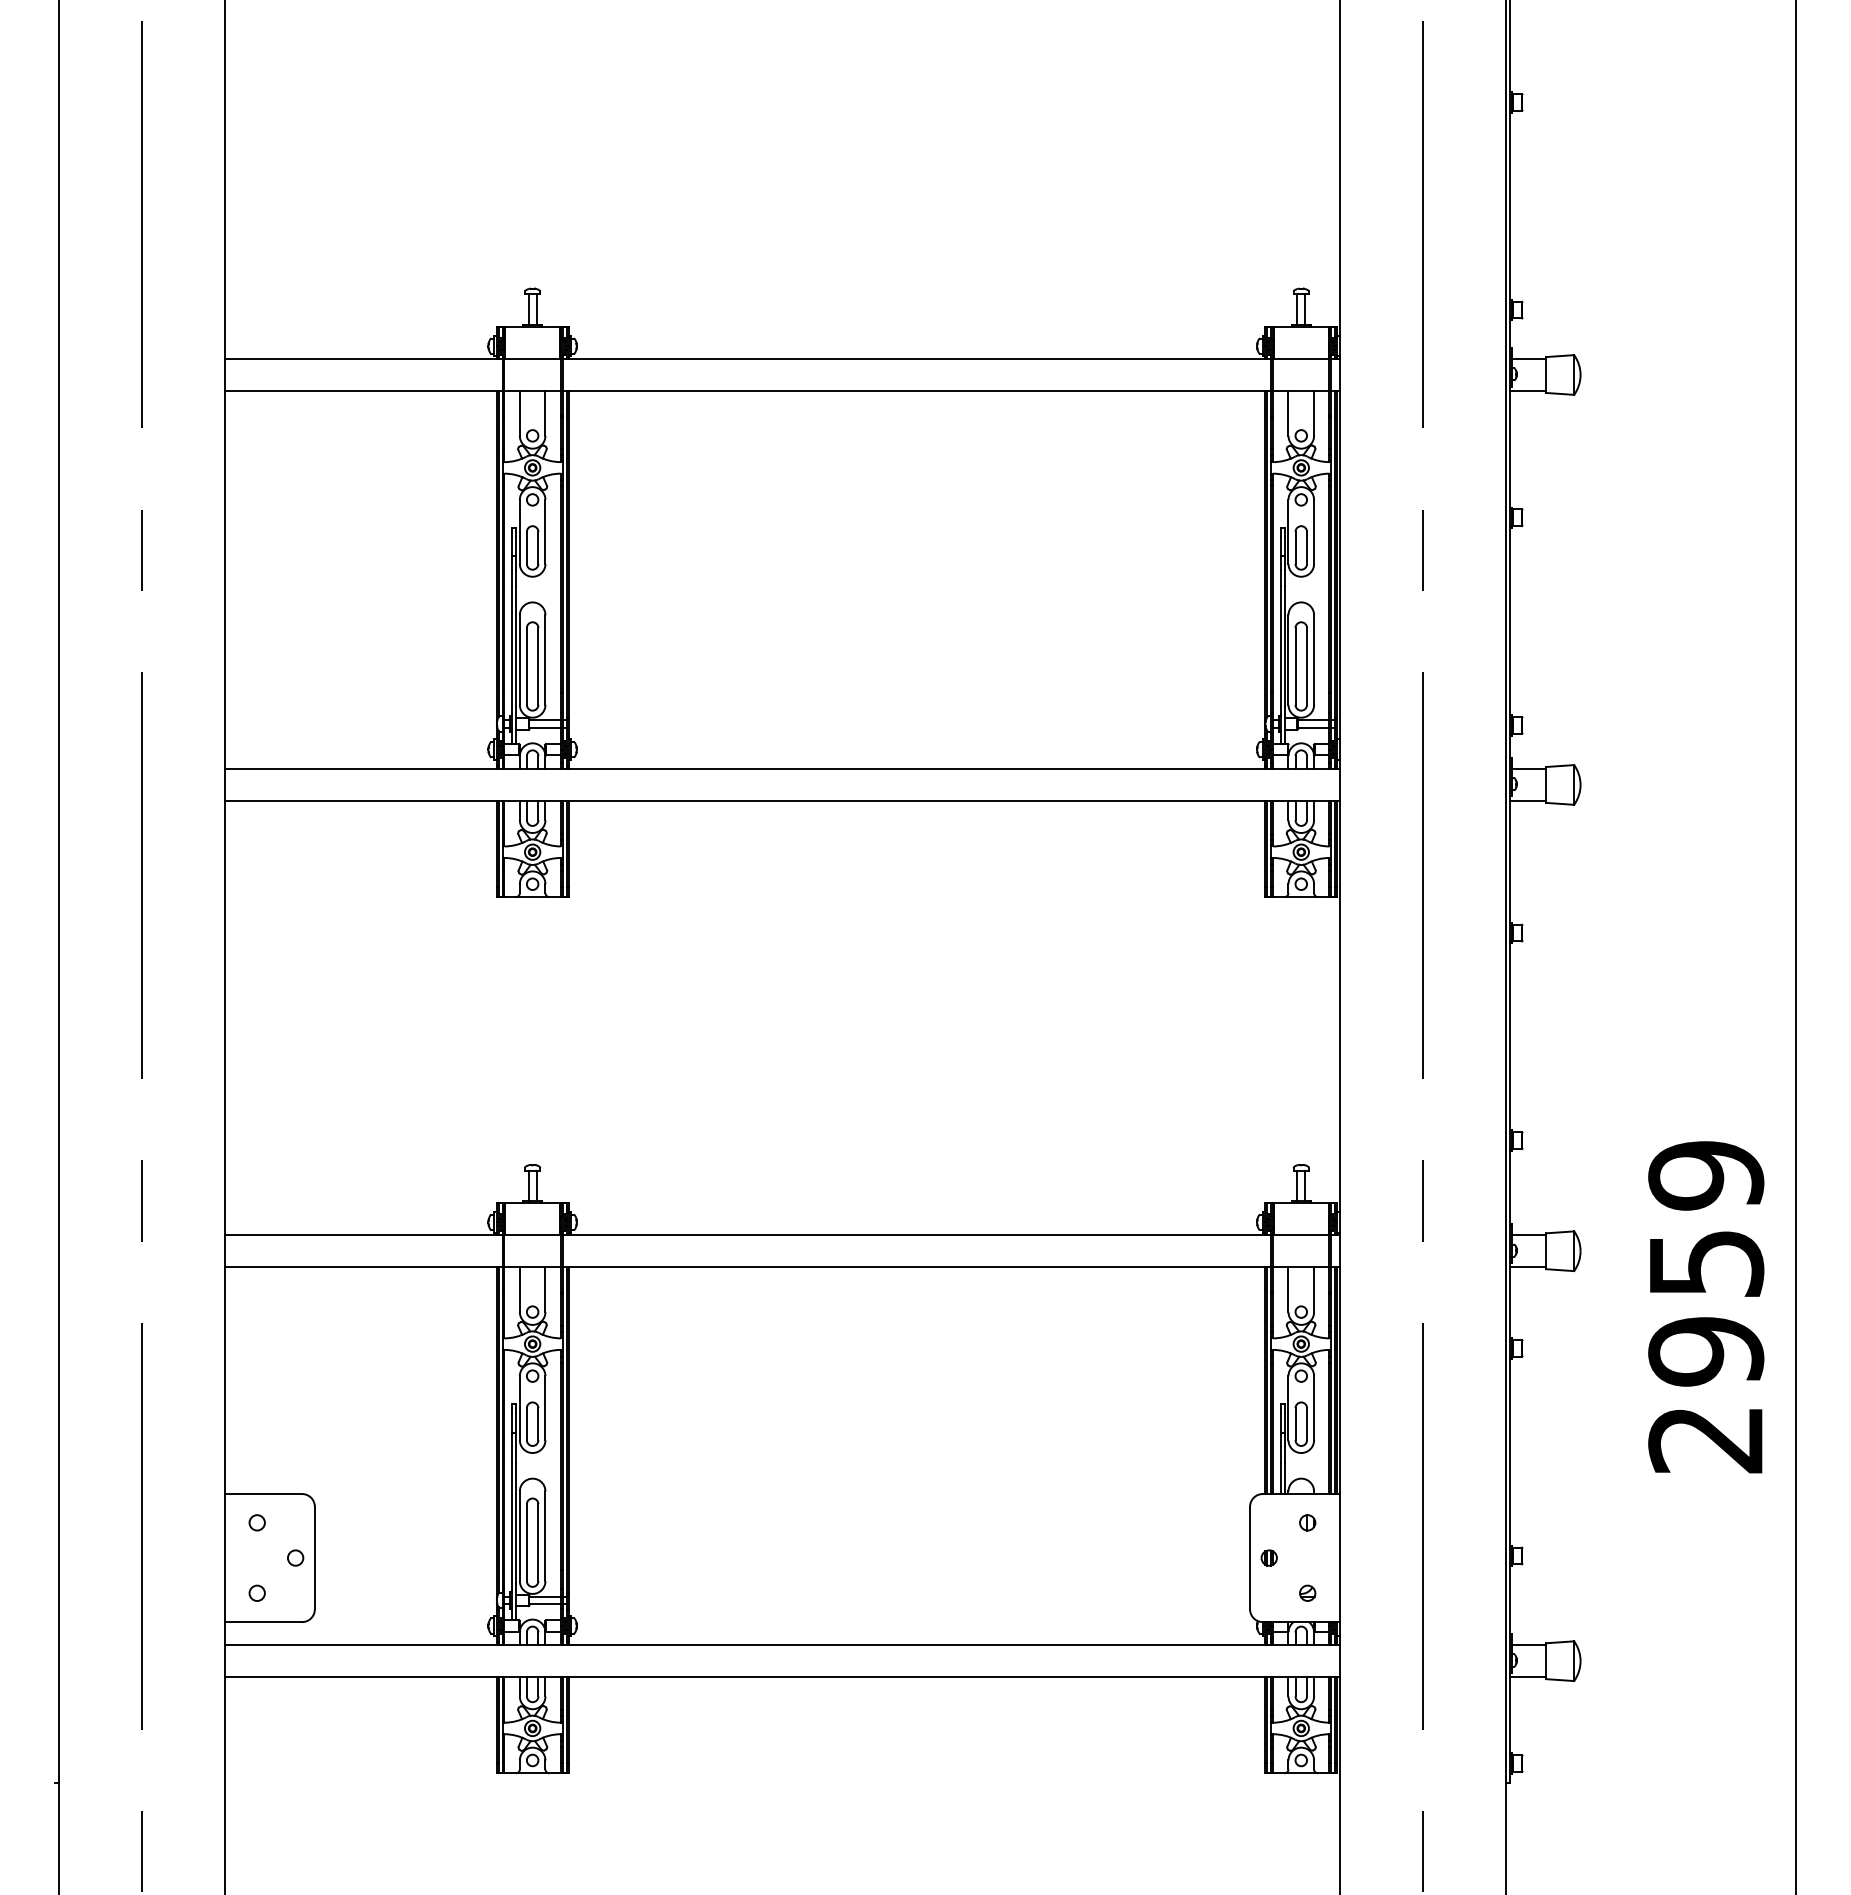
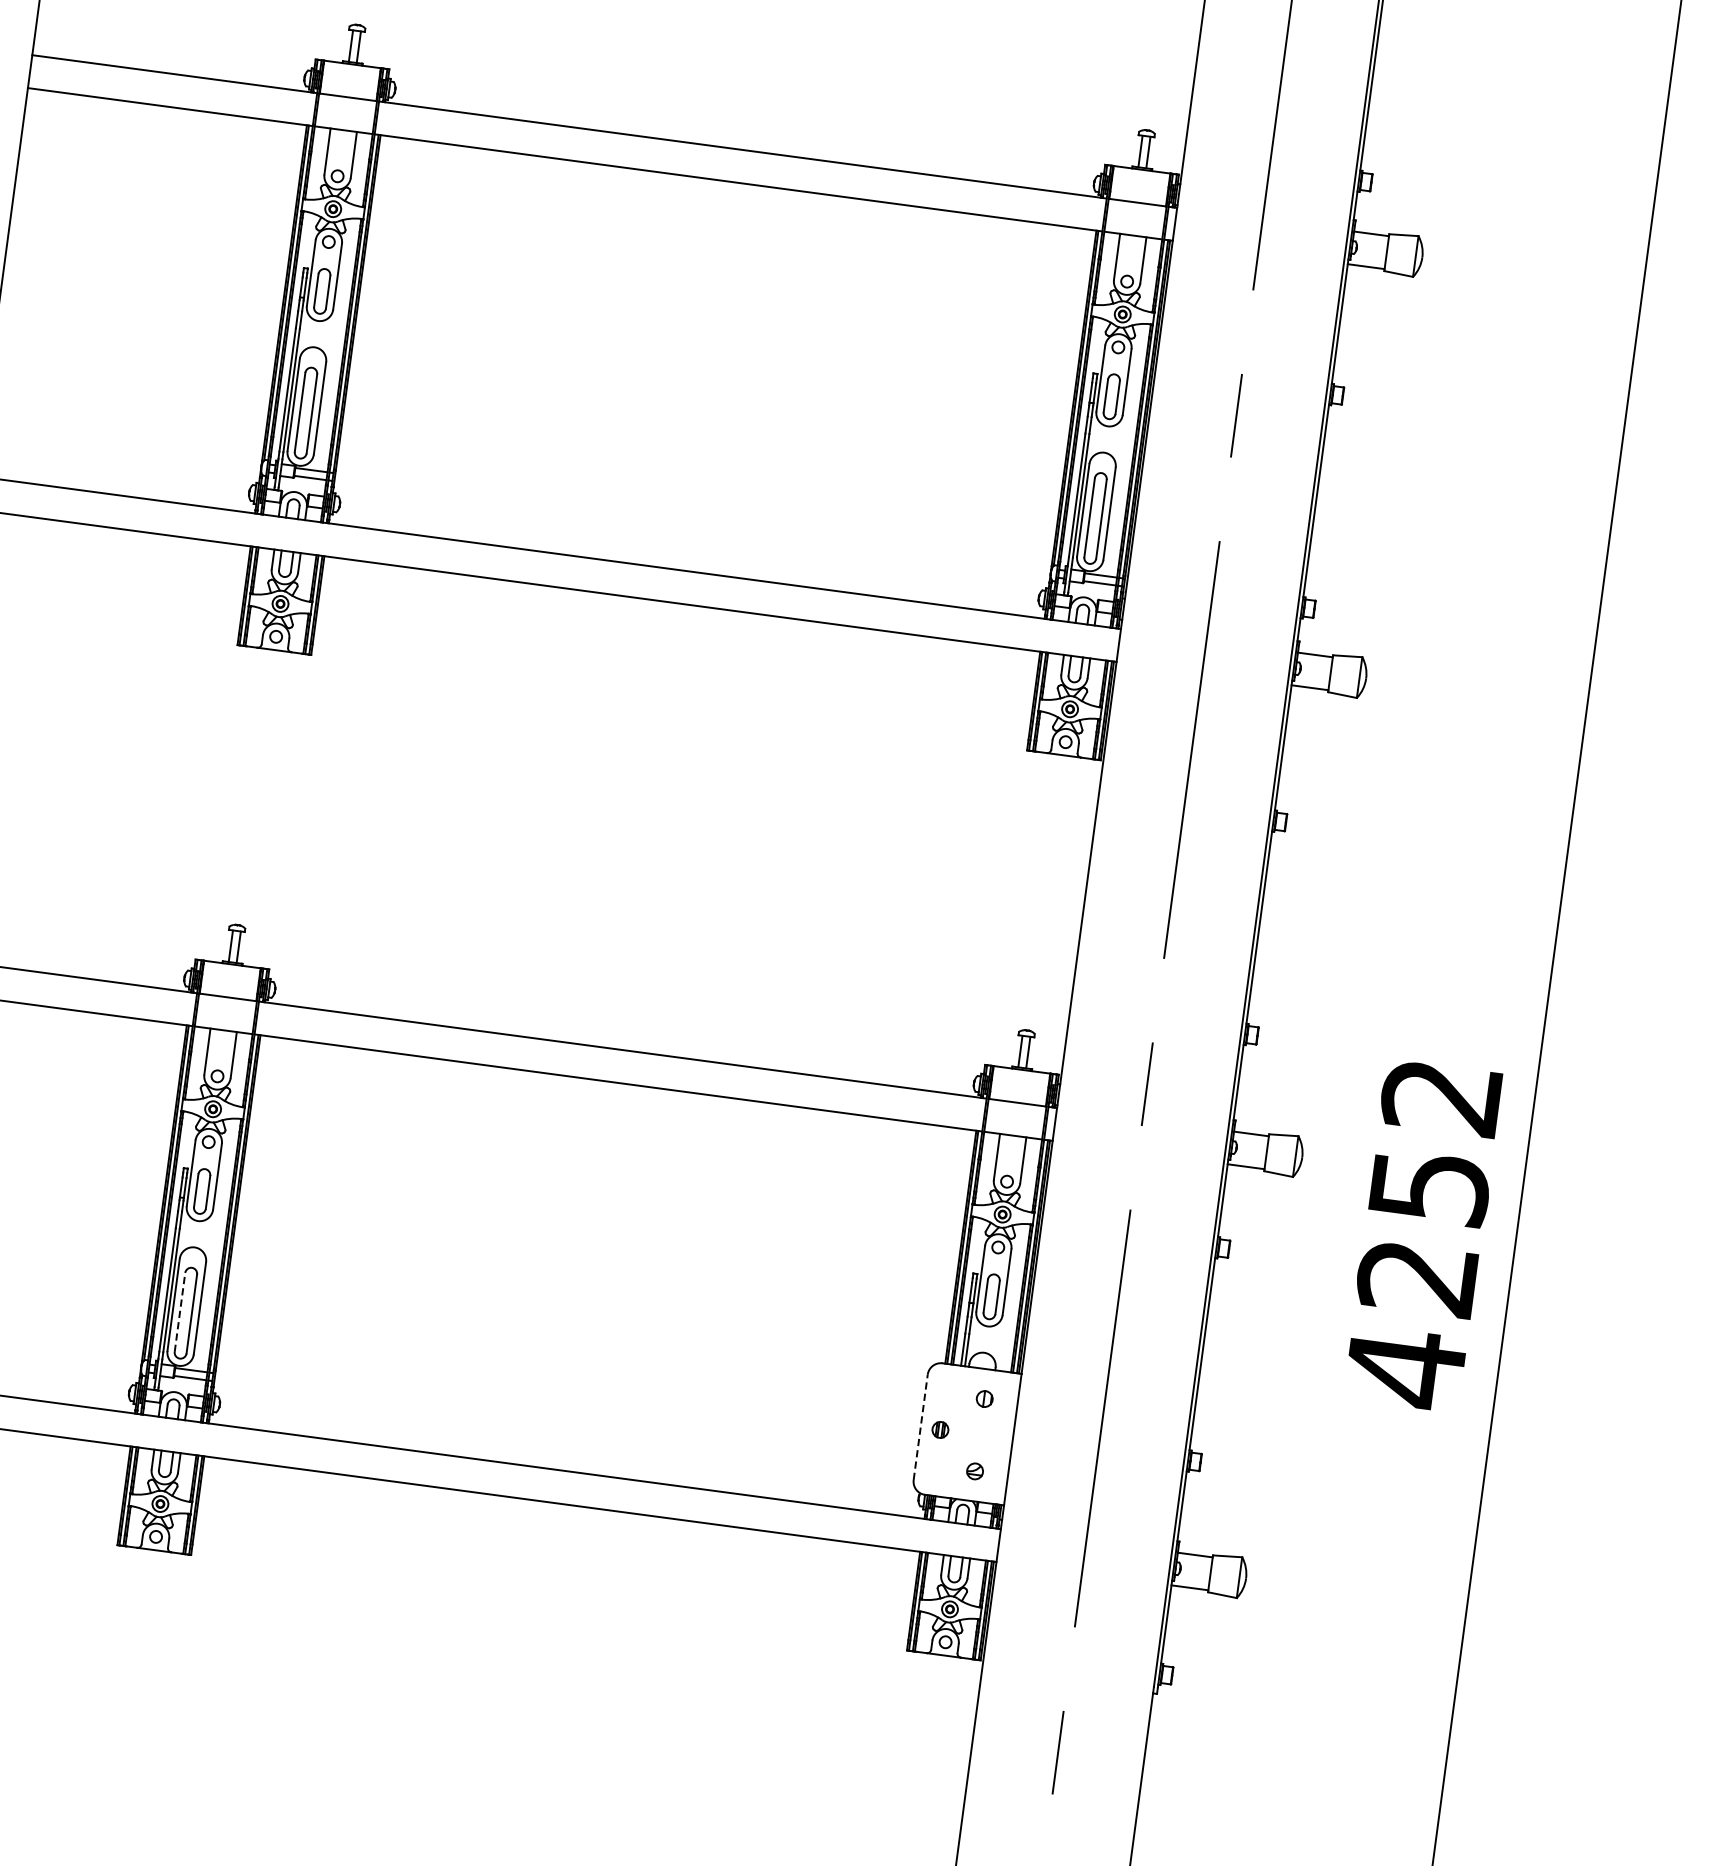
text: (1706, 1308) -> (1423, 1233), 2959 -> 4252
line: (526, 1542) -> (179, 1312), solid -> dashed
line: (1250, 1557) -> (921, 1426), solid -> dashed

